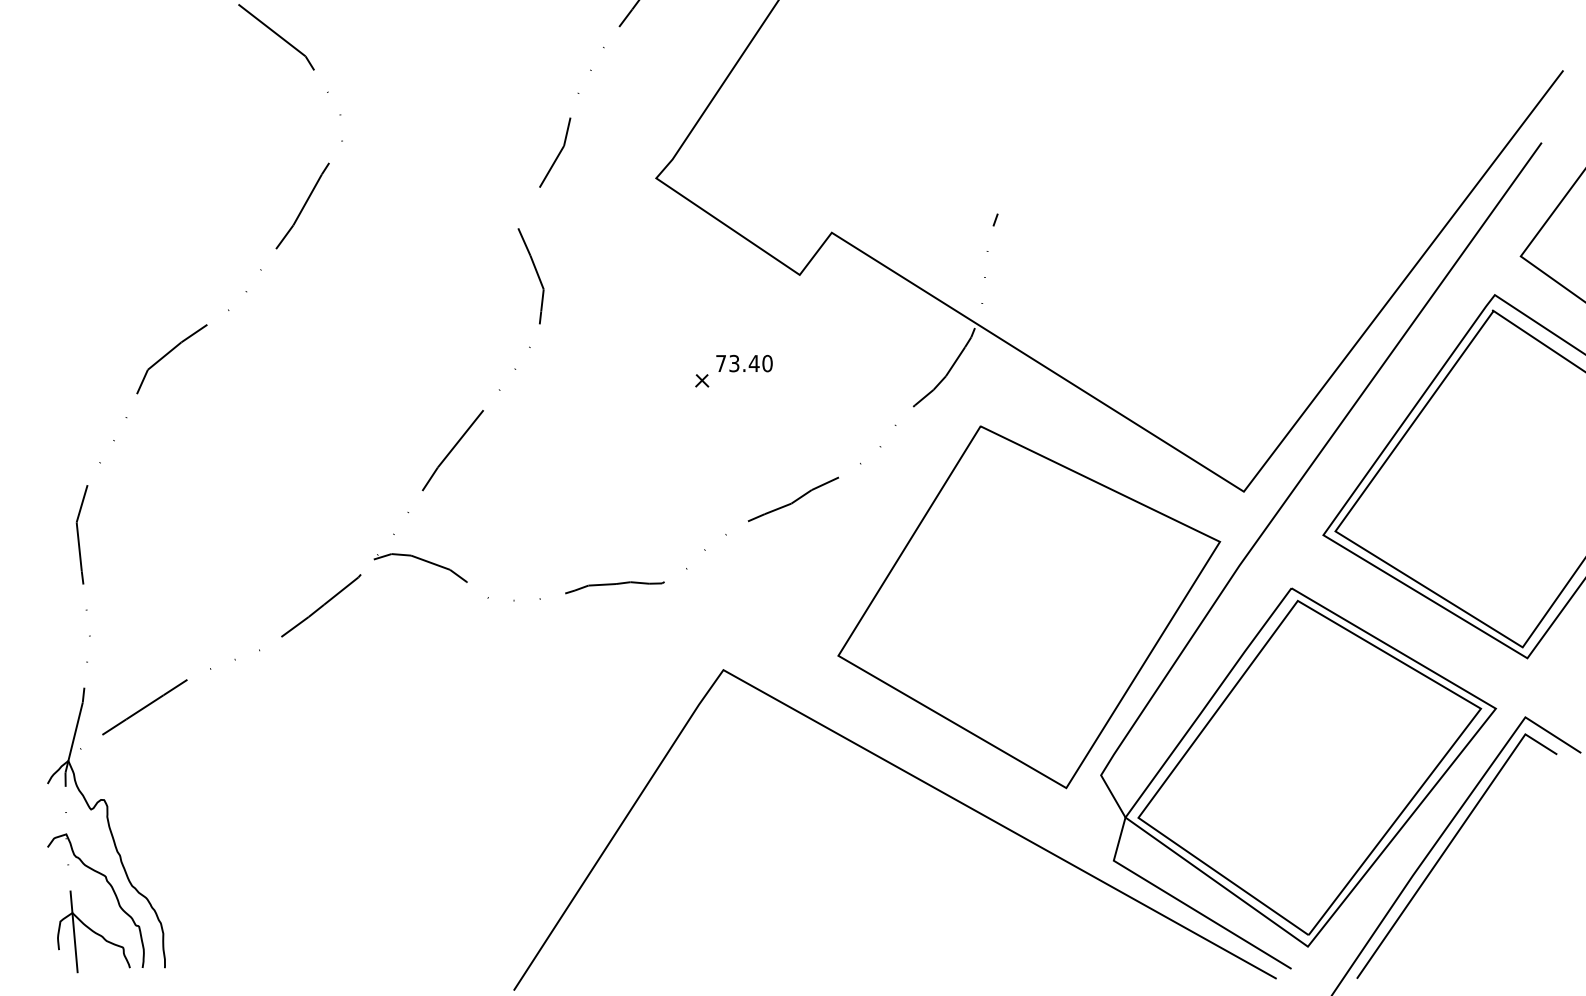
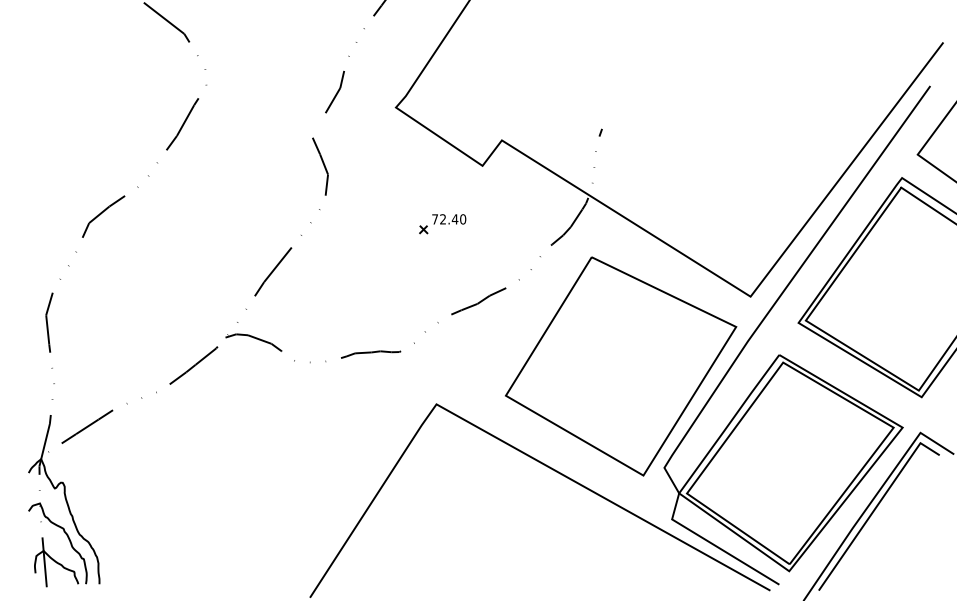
text: (735, 363) -> (443, 219), 73.40 -> 72.40

